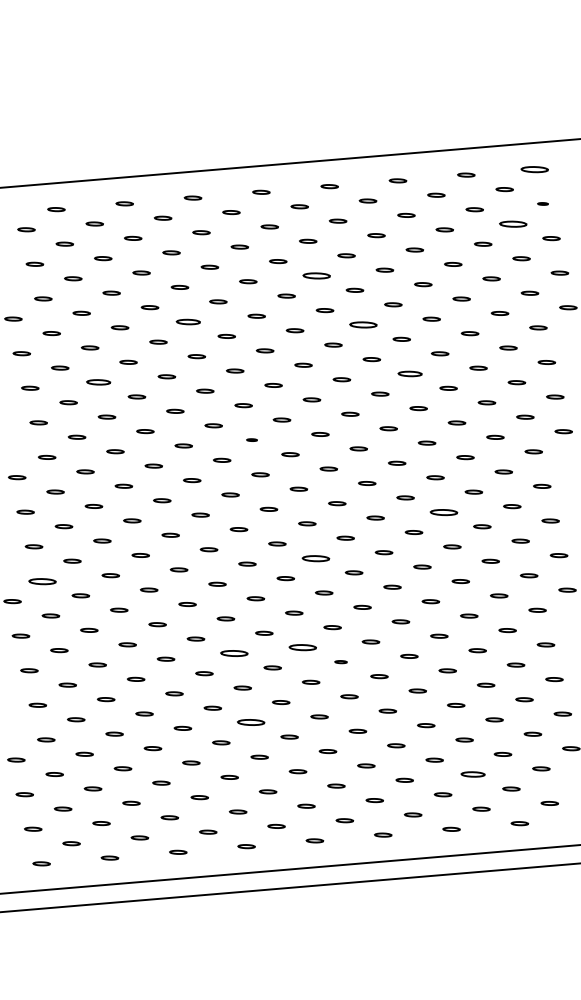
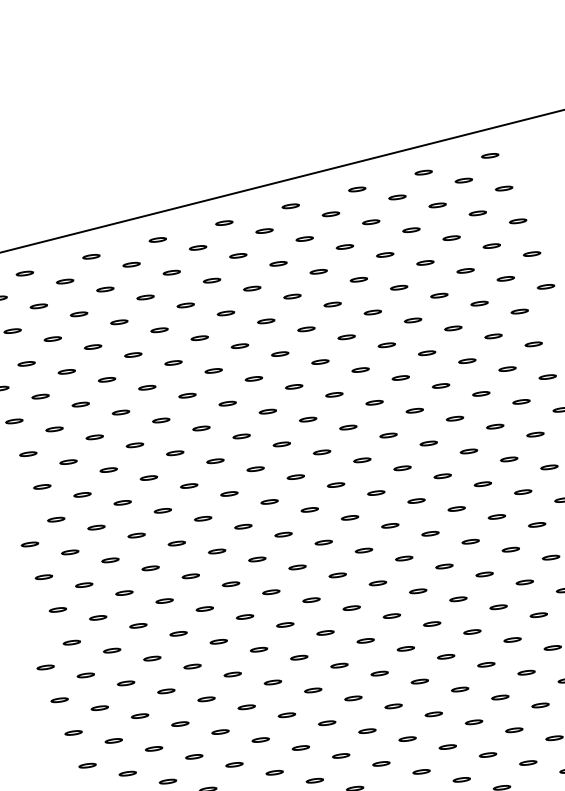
part: (534, 168) -> (489, 155), size x0.62
part: (542, 203) -> (503, 188), size x1.67
part: (512, 223) -> (477, 212), size x0.62
part: (316, 275) -> (292, 296), size x0.62
part: (188, 321) -> (173, 362), size x0.71
part: (363, 324) -> (346, 336), size x0.62
part: (410, 373) -> (401, 377), size x0.71
part: (98, 382) -> (94, 437), size x0.71
part: (251, 439) -> (254, 468), size x1.67
part: (443, 511) -> (456, 508), size x0.62
part: (315, 557) -> (337, 574), size x0.62
part: (42, 580) -> (71, 641), size x0.62
part: (302, 647) -> (339, 665), size x0.62
part: (234, 653) -> (273, 682), size x0.62
part: (340, 661) -> (379, 673), size x1.43
part: (251, 722) -> (301, 747), size x0.62
part: (472, 774) -> (527, 762), size x0.71

